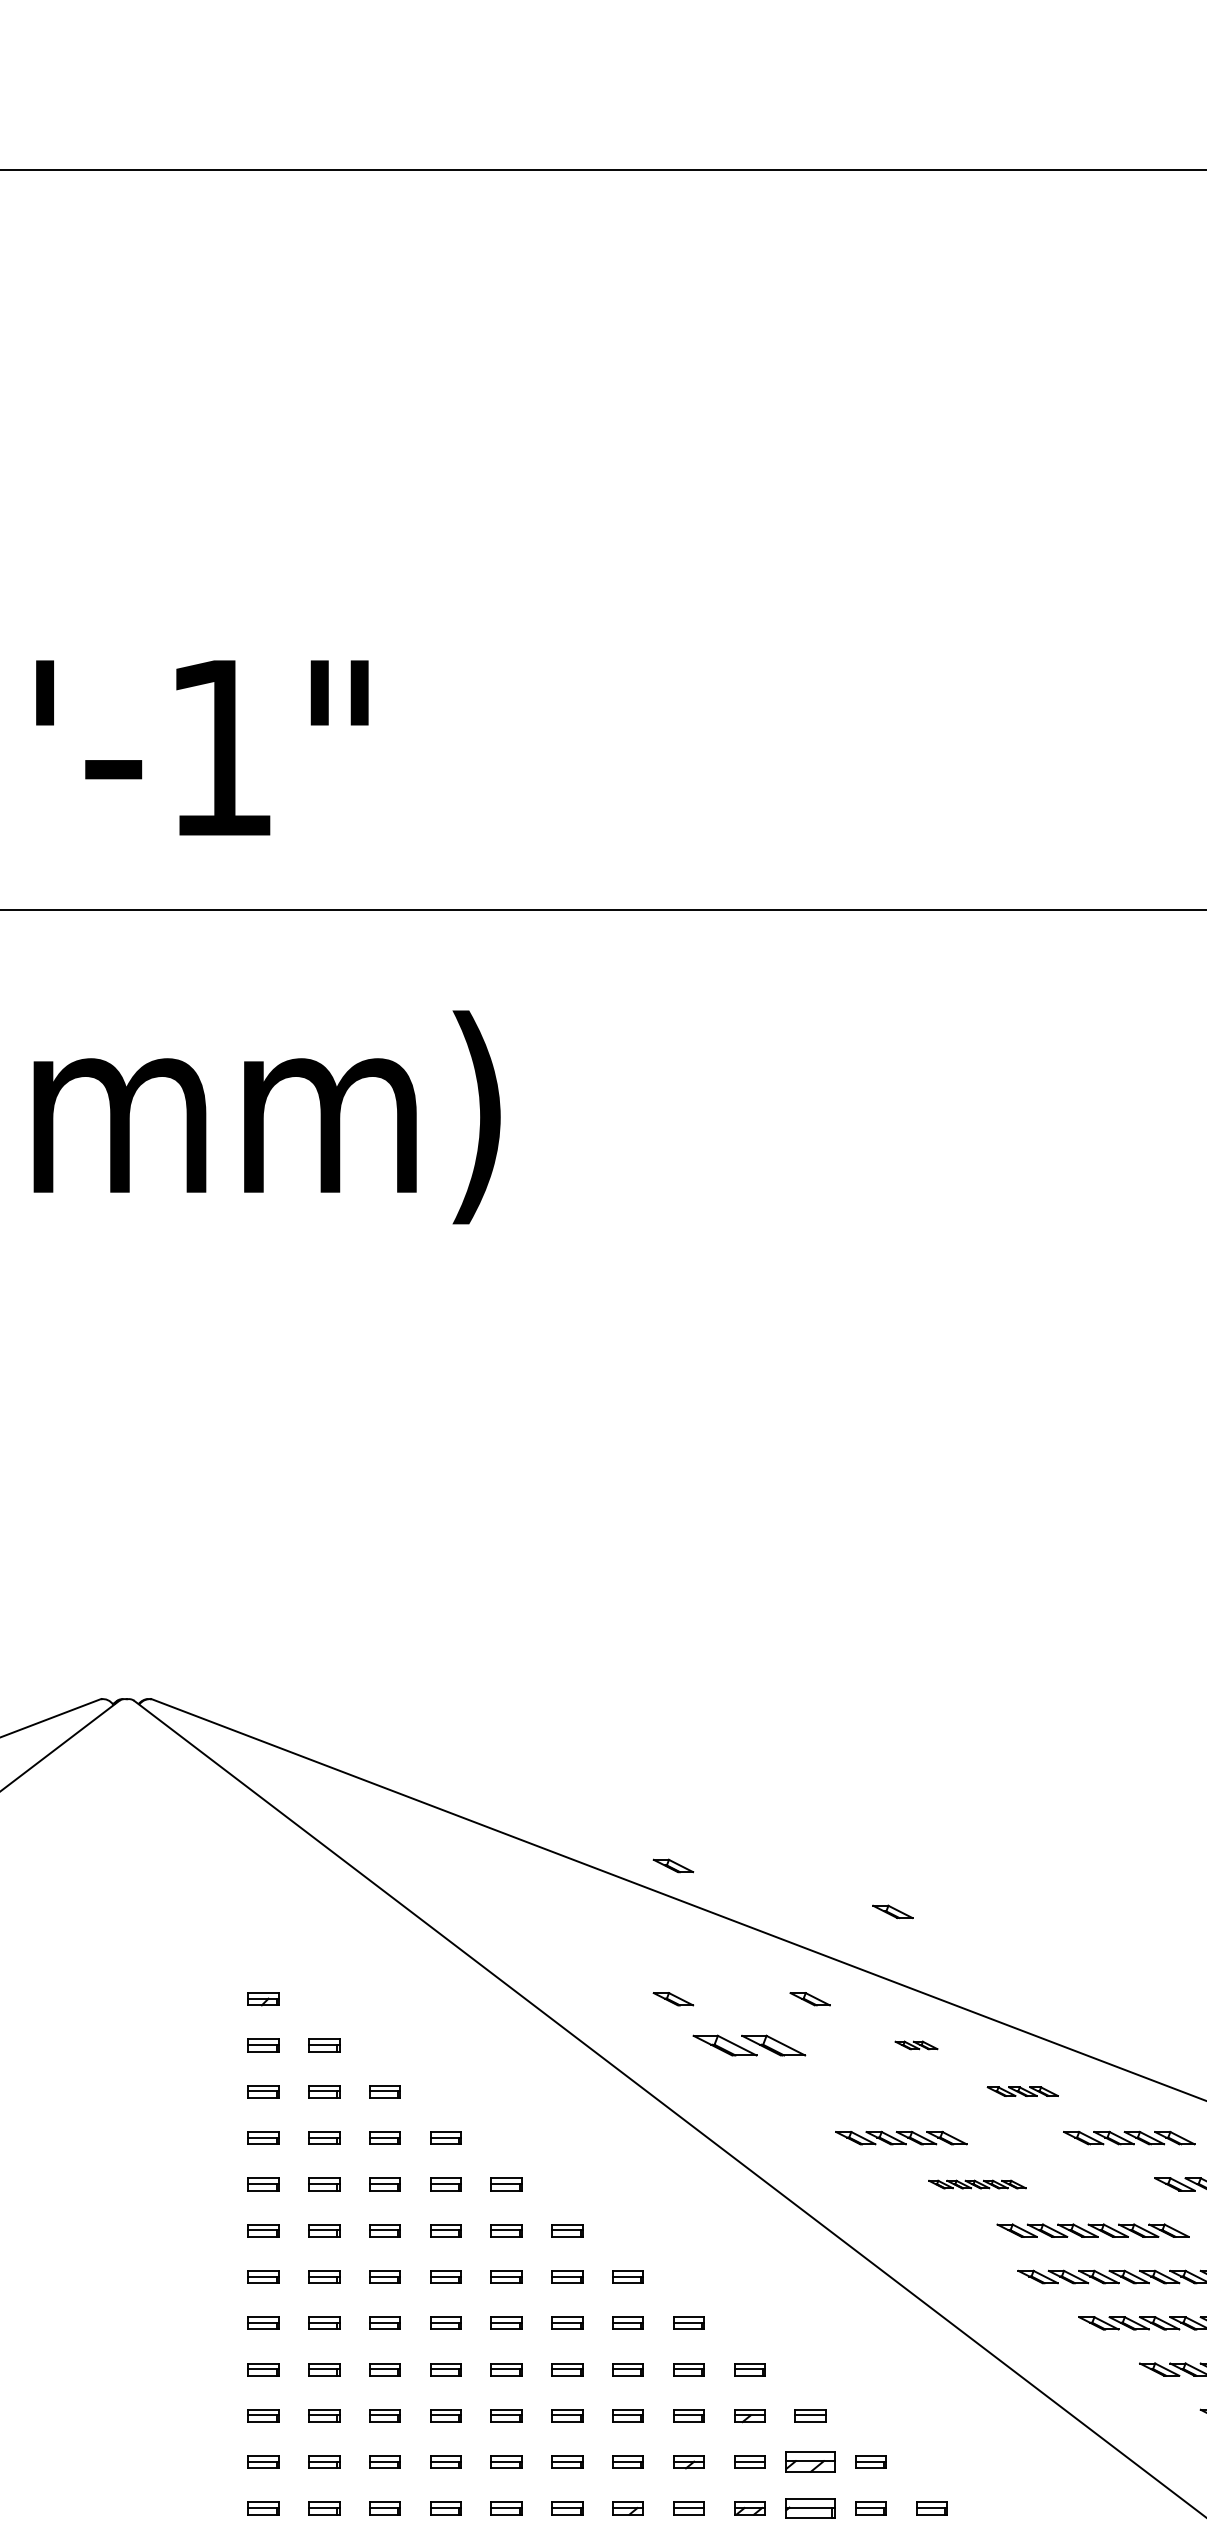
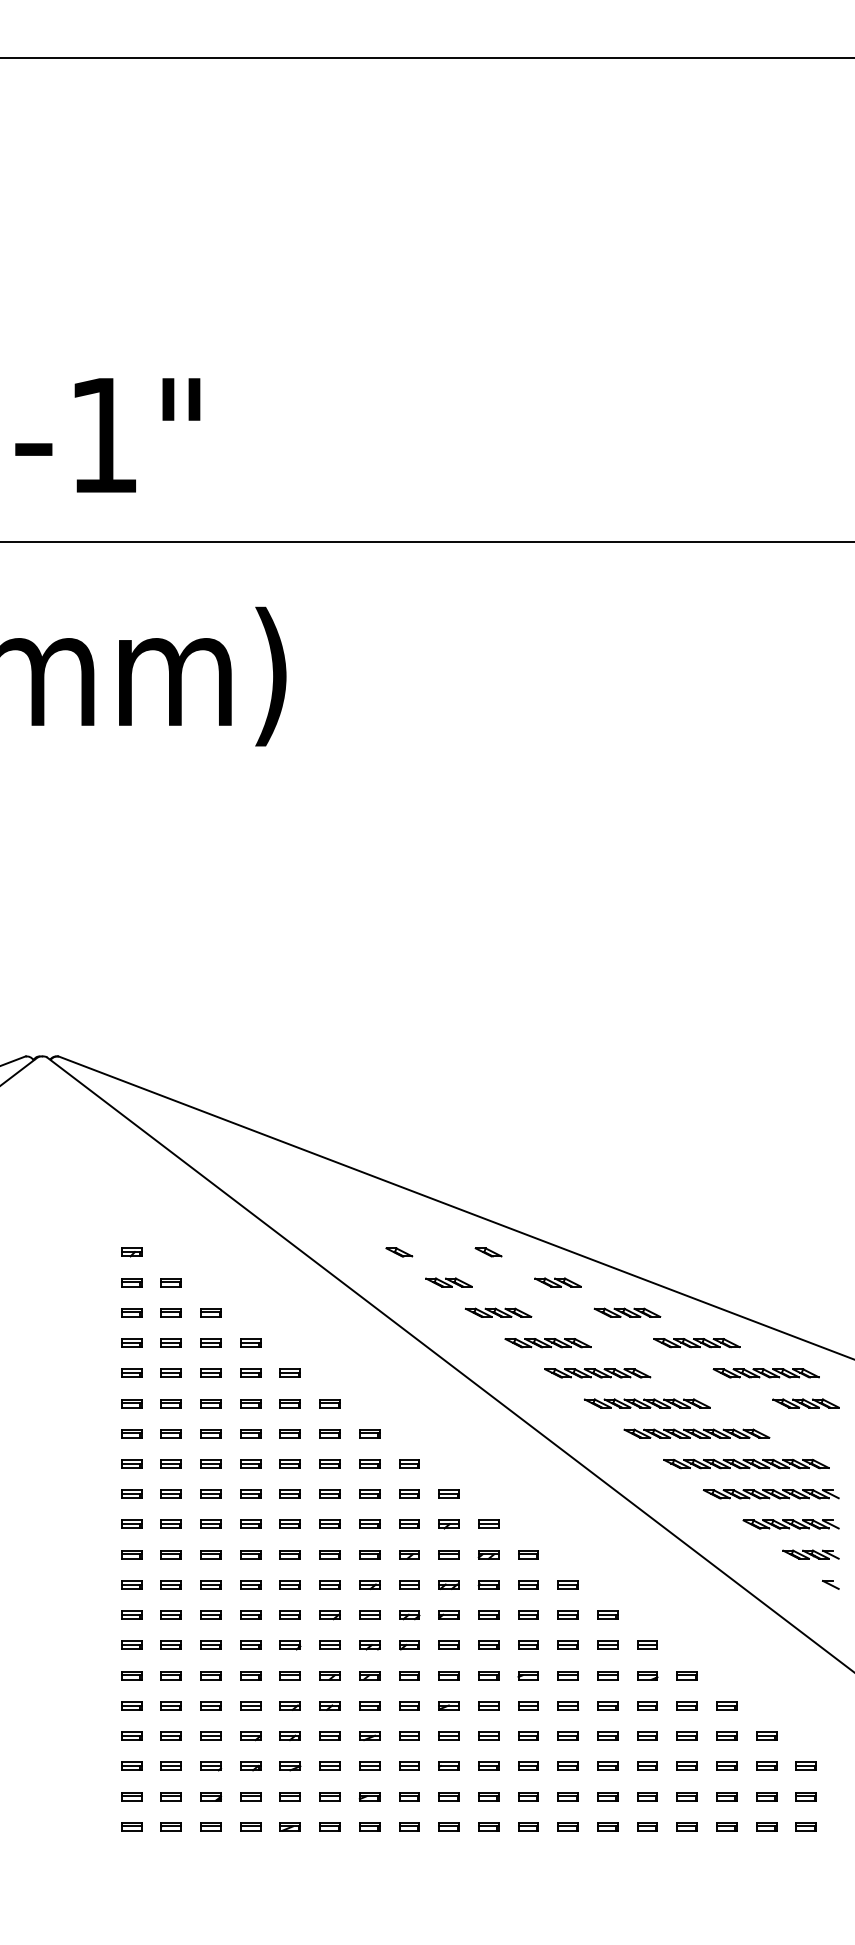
part: (673, 1866) -> (399, 1165), removed
part: (892, 1912) -> (542, 1195), removed
part: (748, 2045) -> (448, 1282), size x0.62
part: (915, 2045) -> (557, 1282), size x1.67
part: (825, 2091) -> (498, 1312), added
part: (1022, 2091) -> (627, 1312), size x1.43
part: (976, 2184) -> (597, 1373), size x1.67
part: (1091, 2230) -> (646, 1403), moved
part: (810, 2461) -> (488, 1554), size x0.62
part: (810, 2507) -> (488, 1584), size x0.62

